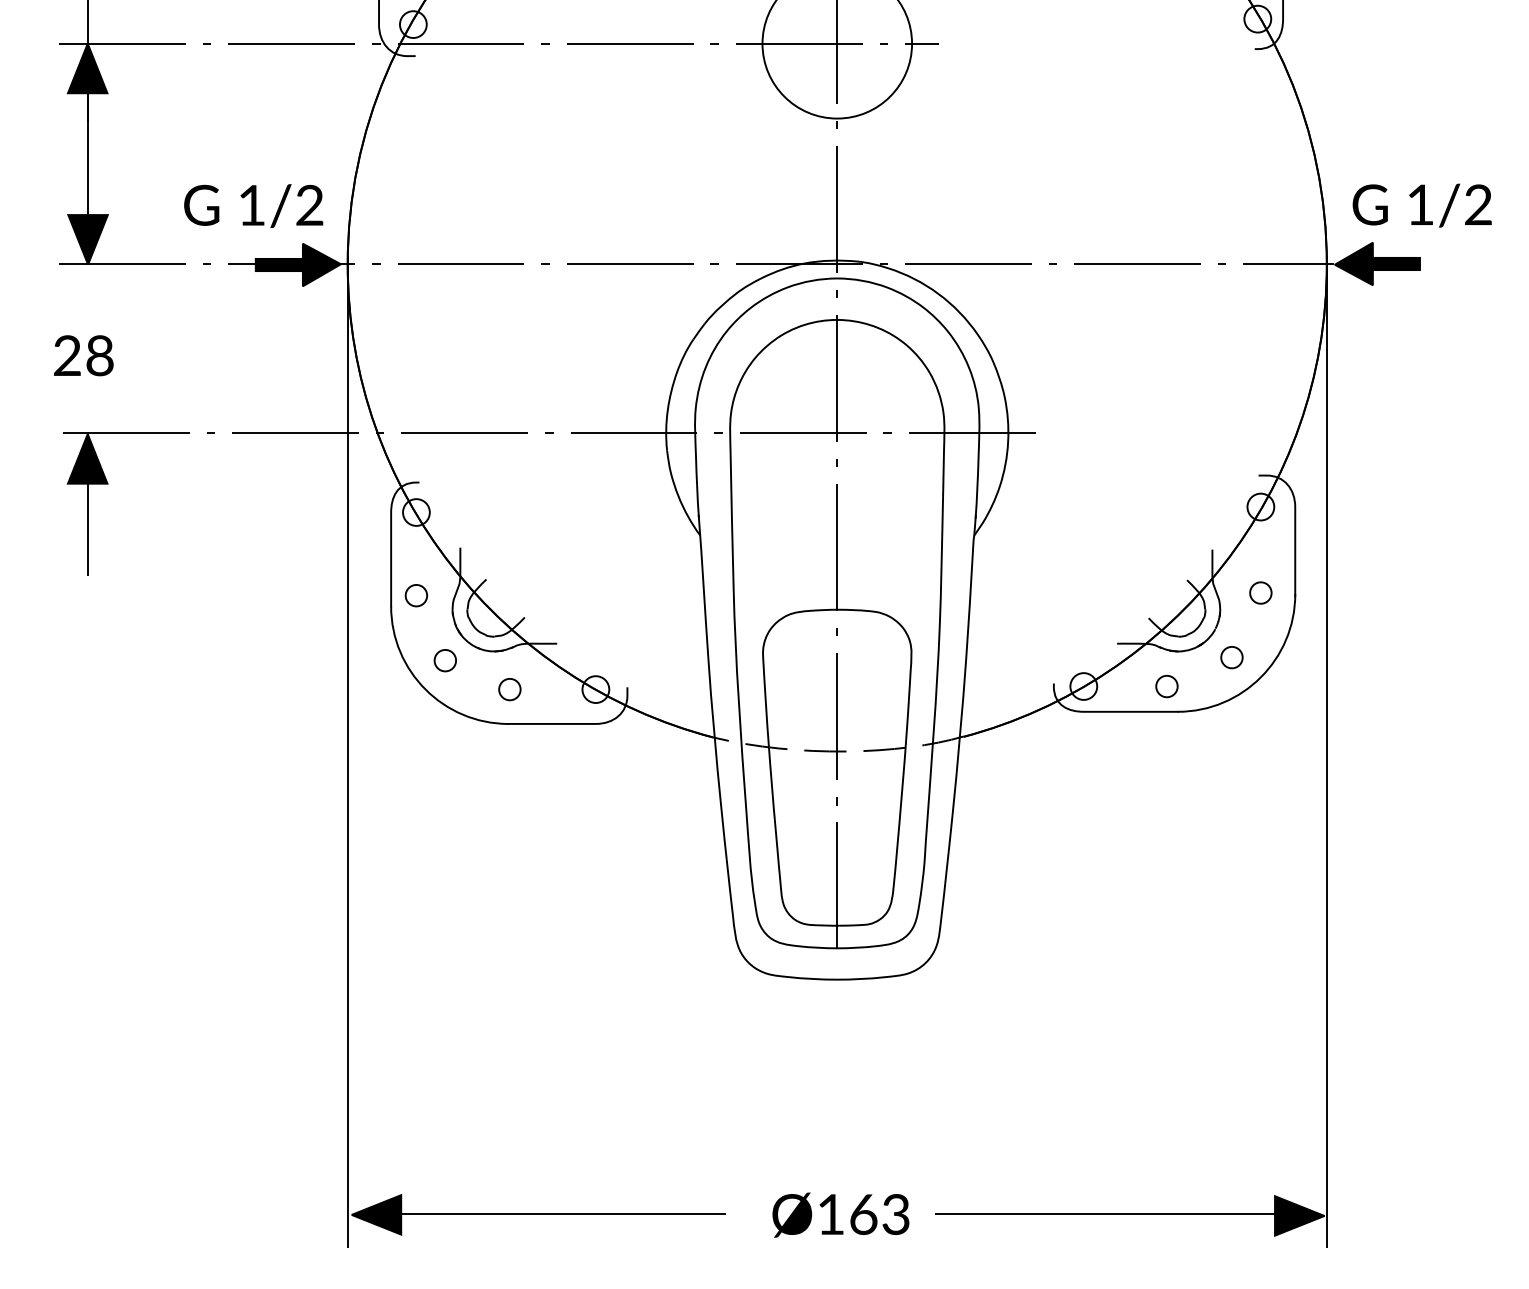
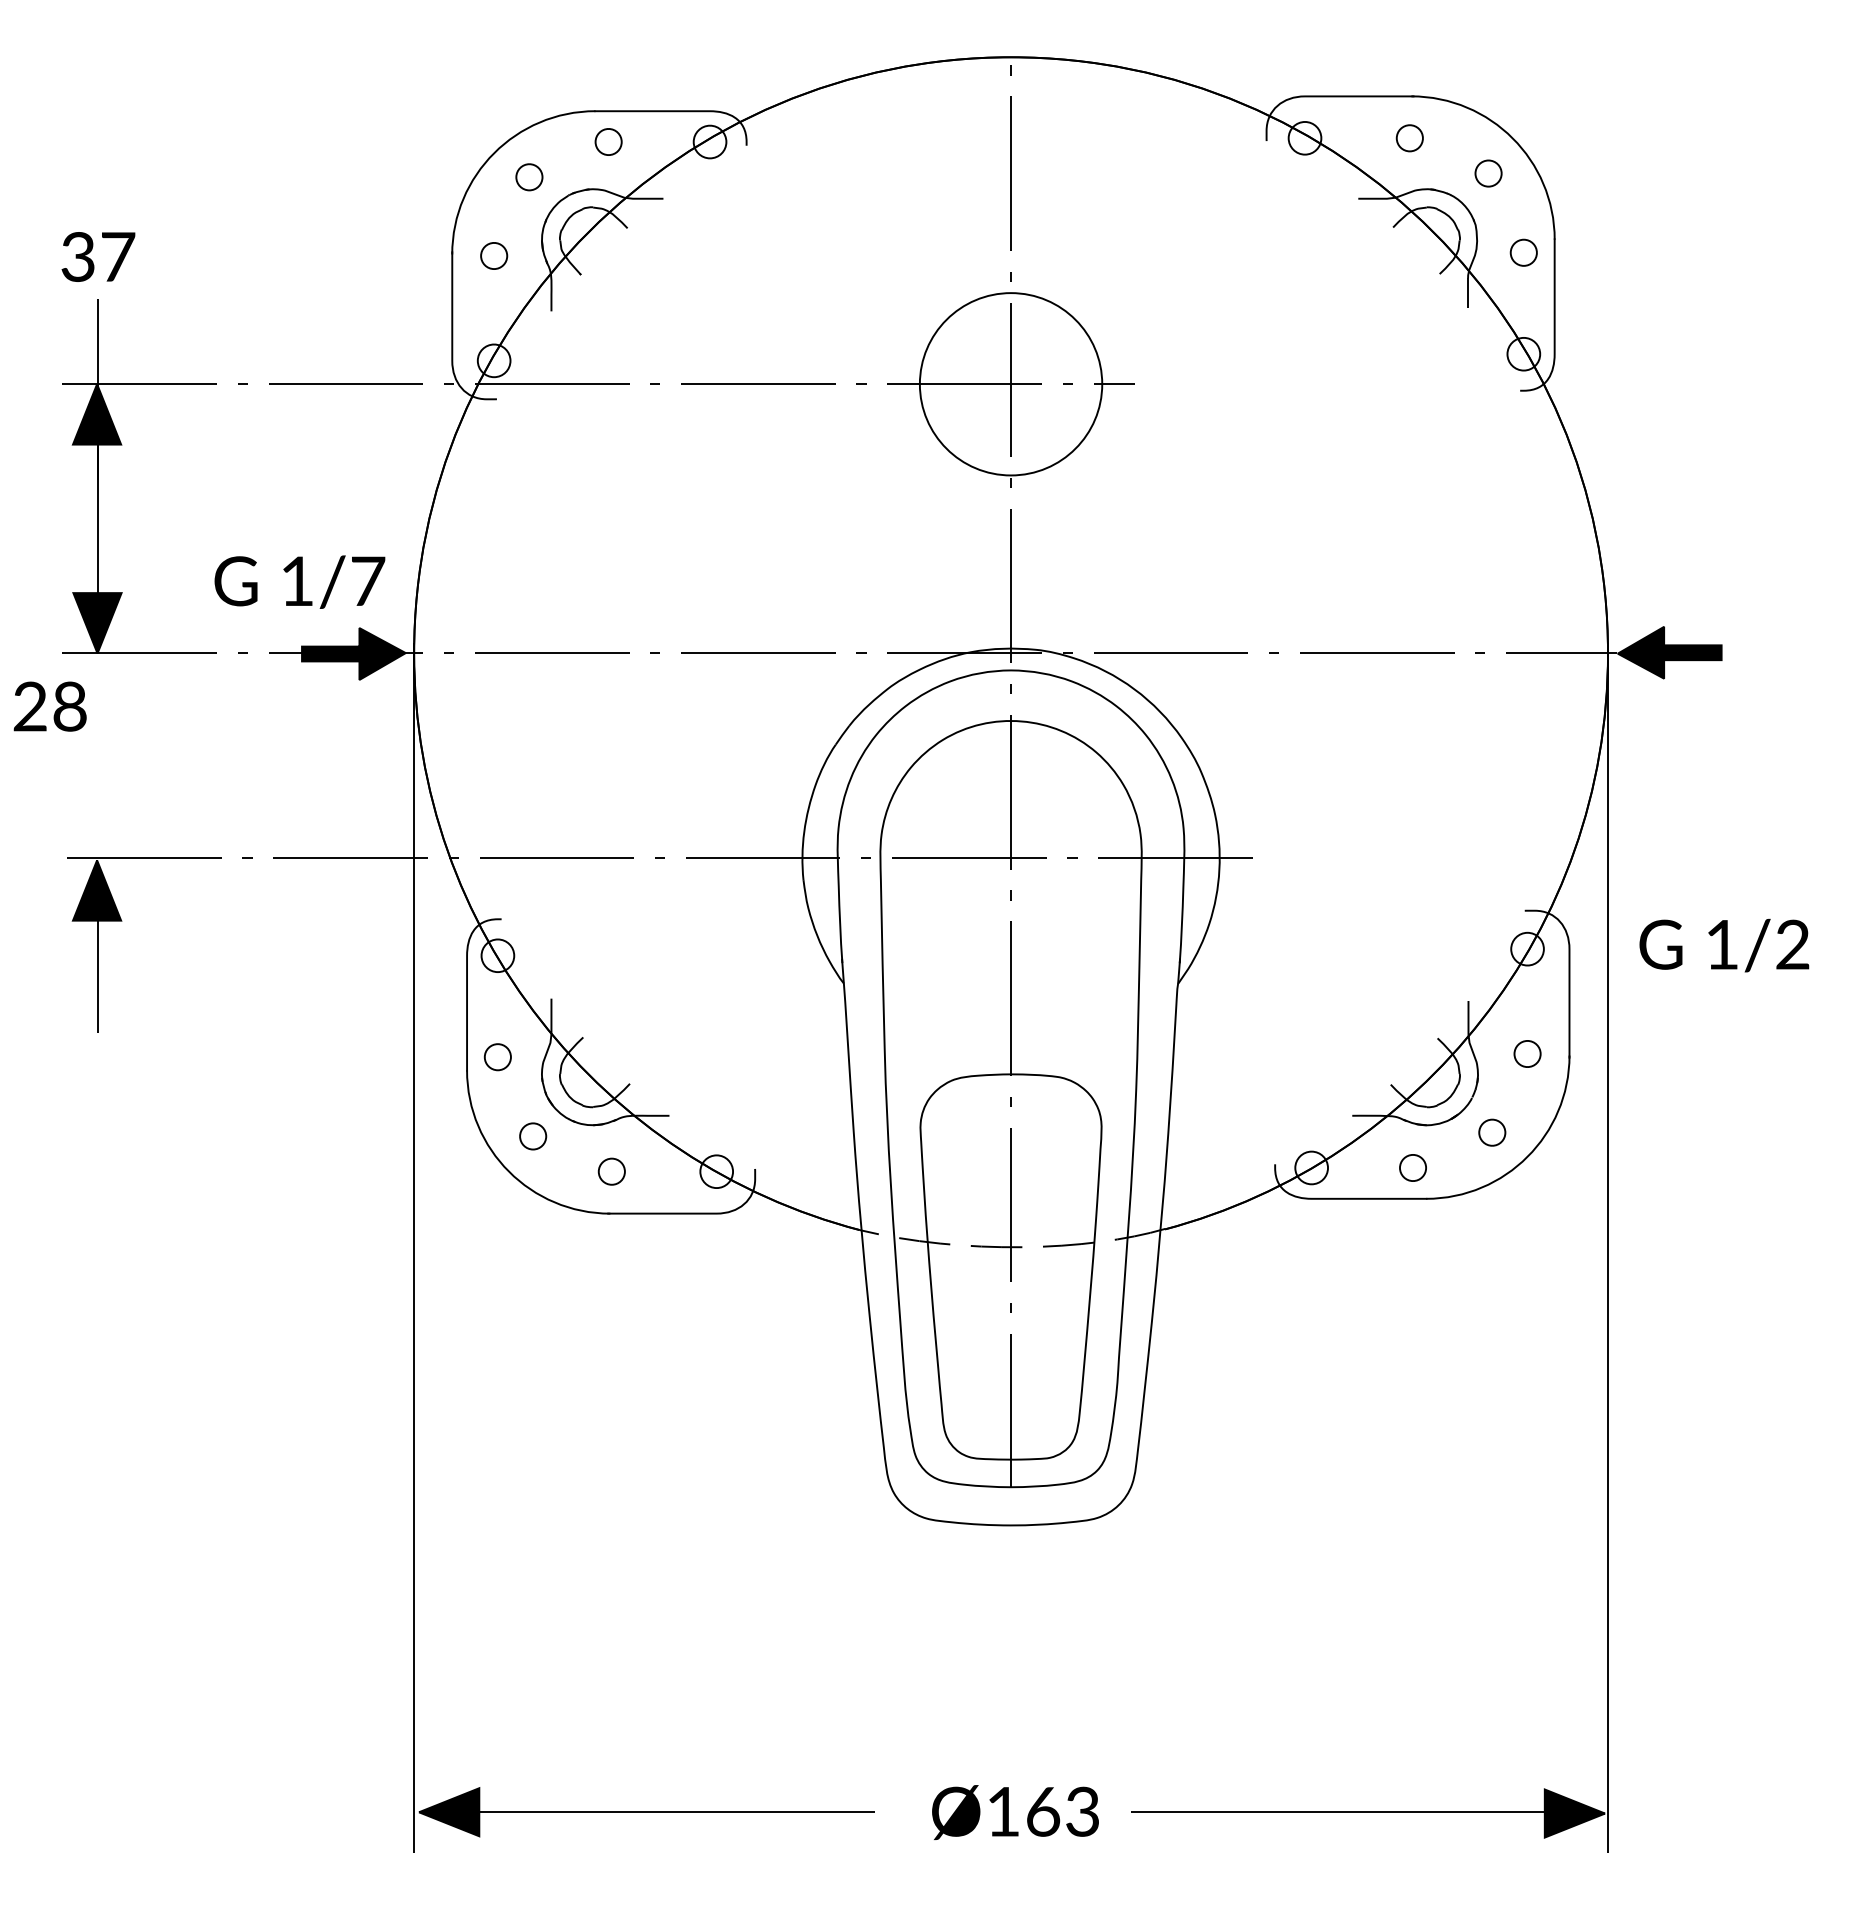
text: (310, 204) -> (368, 580), 1/2 -> 1/7
text: (1422, 205) -> (1724, 945), moved
text: (83, 355) -> (49, 706), moved

